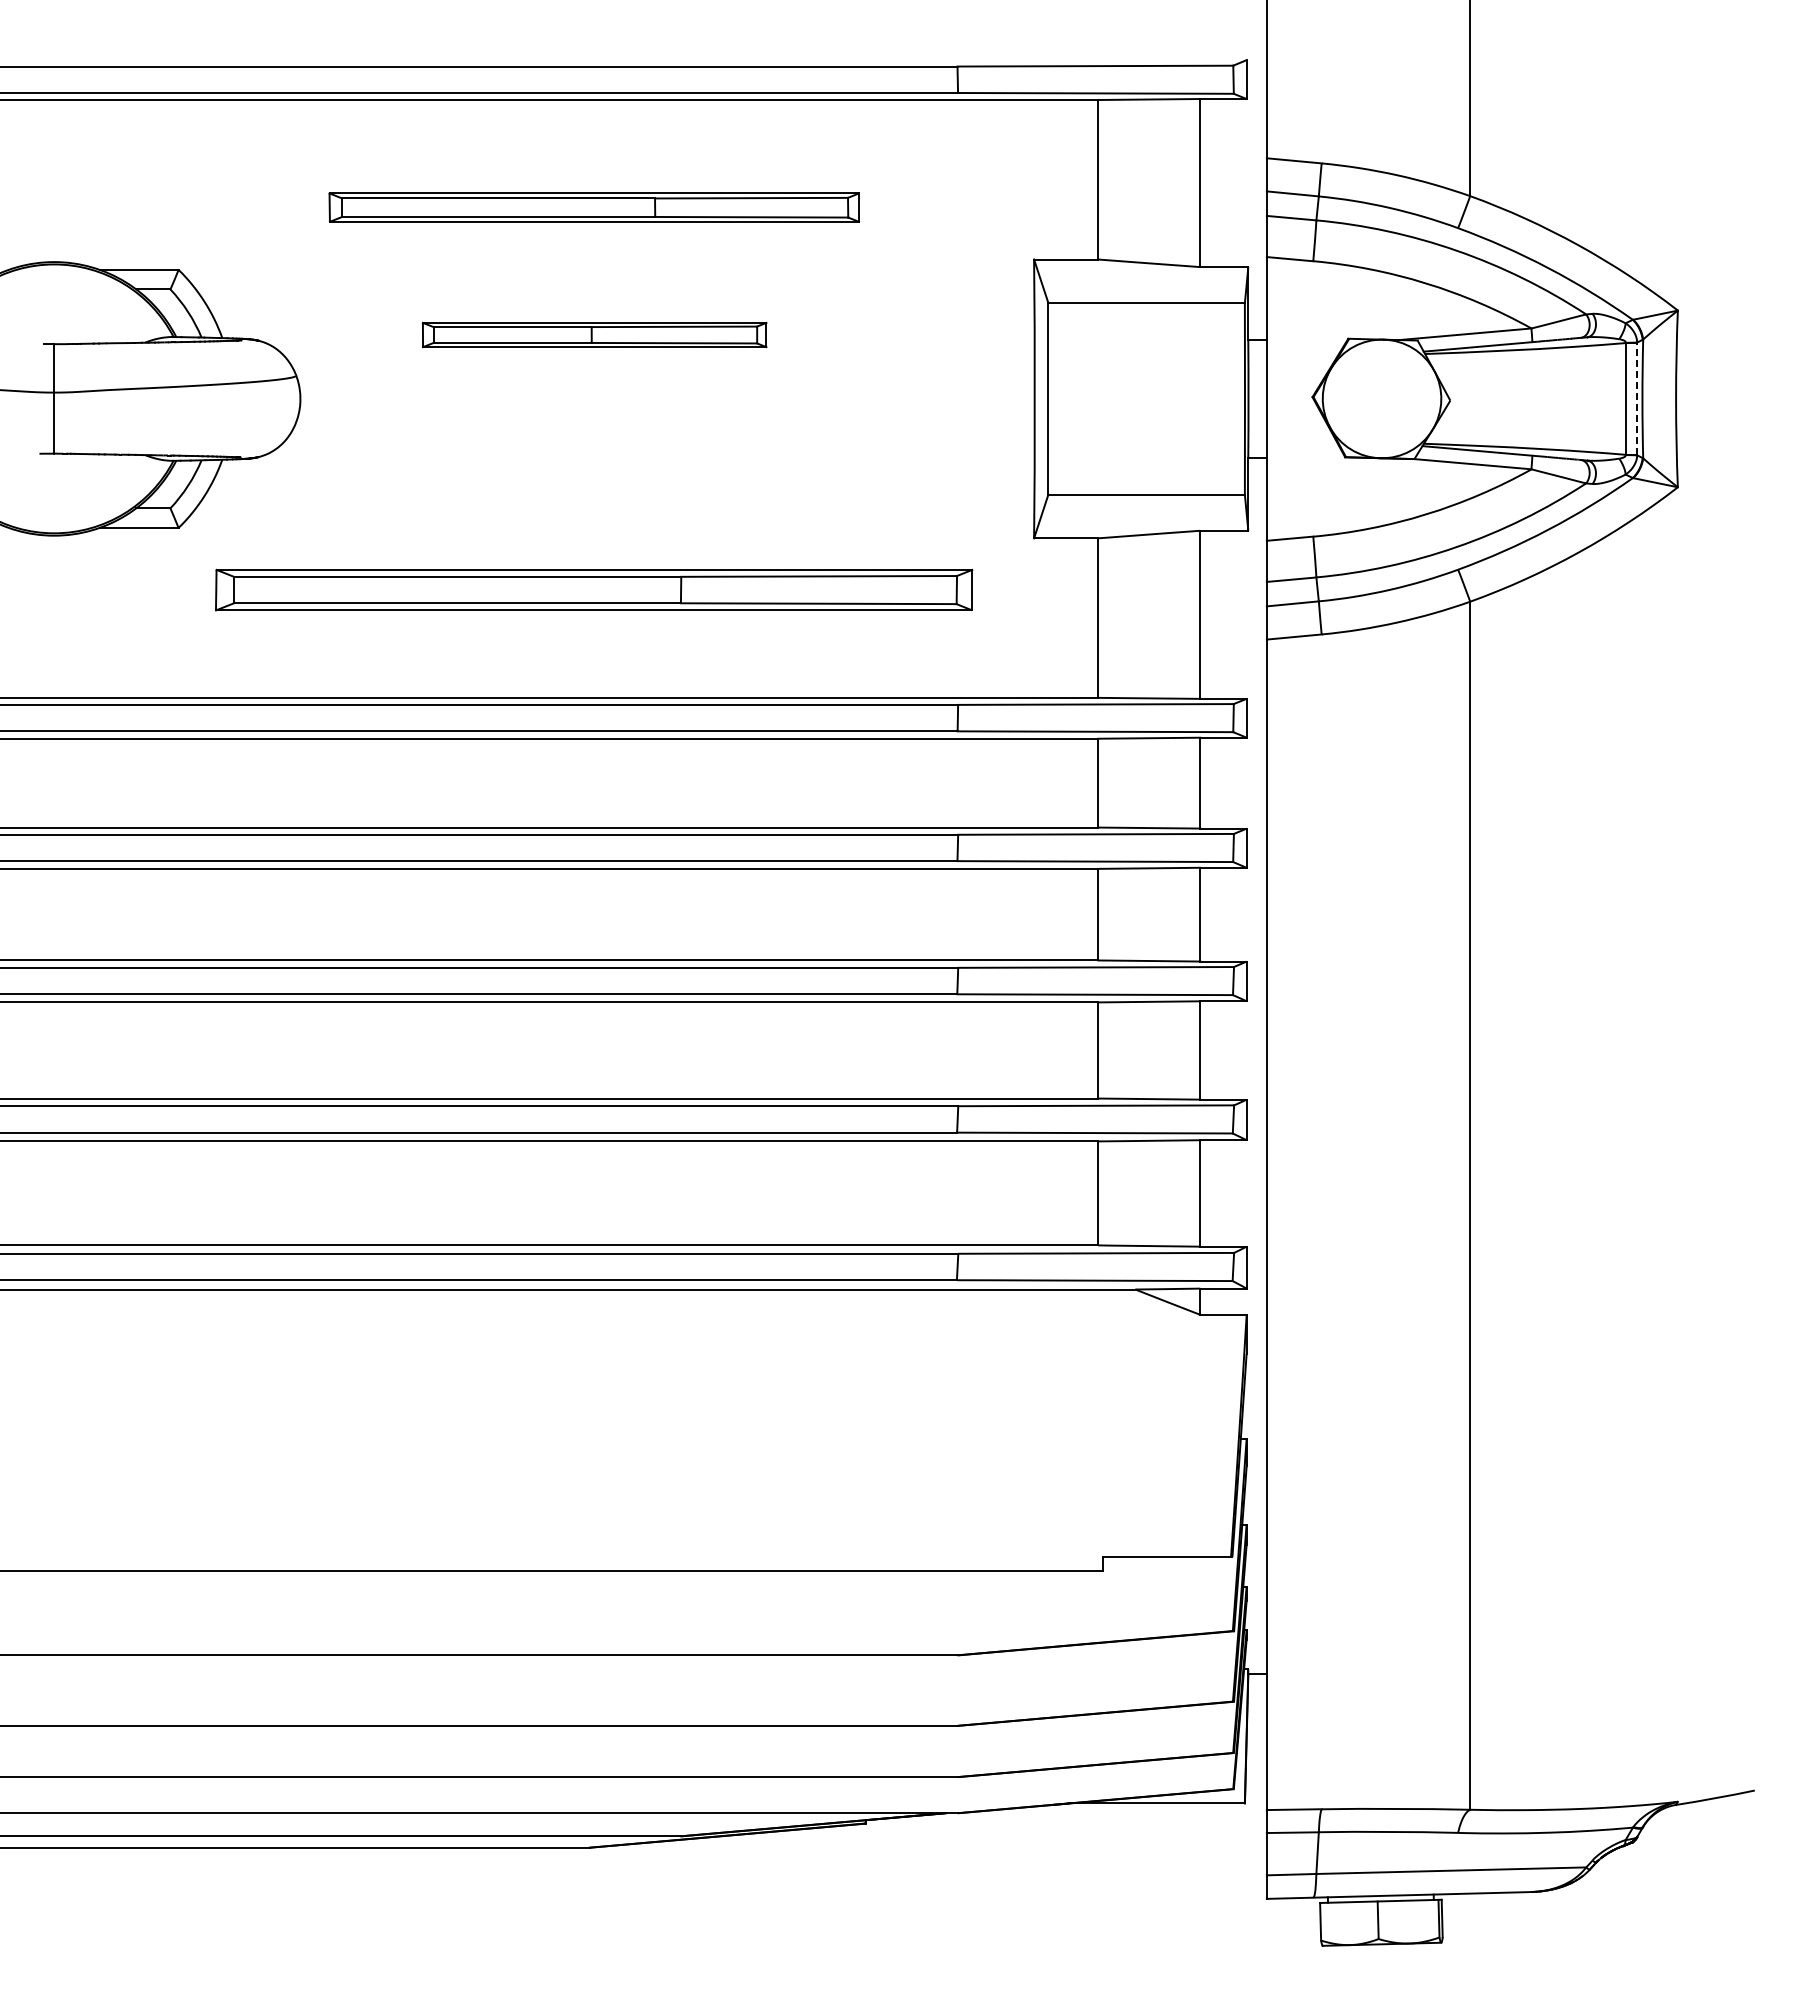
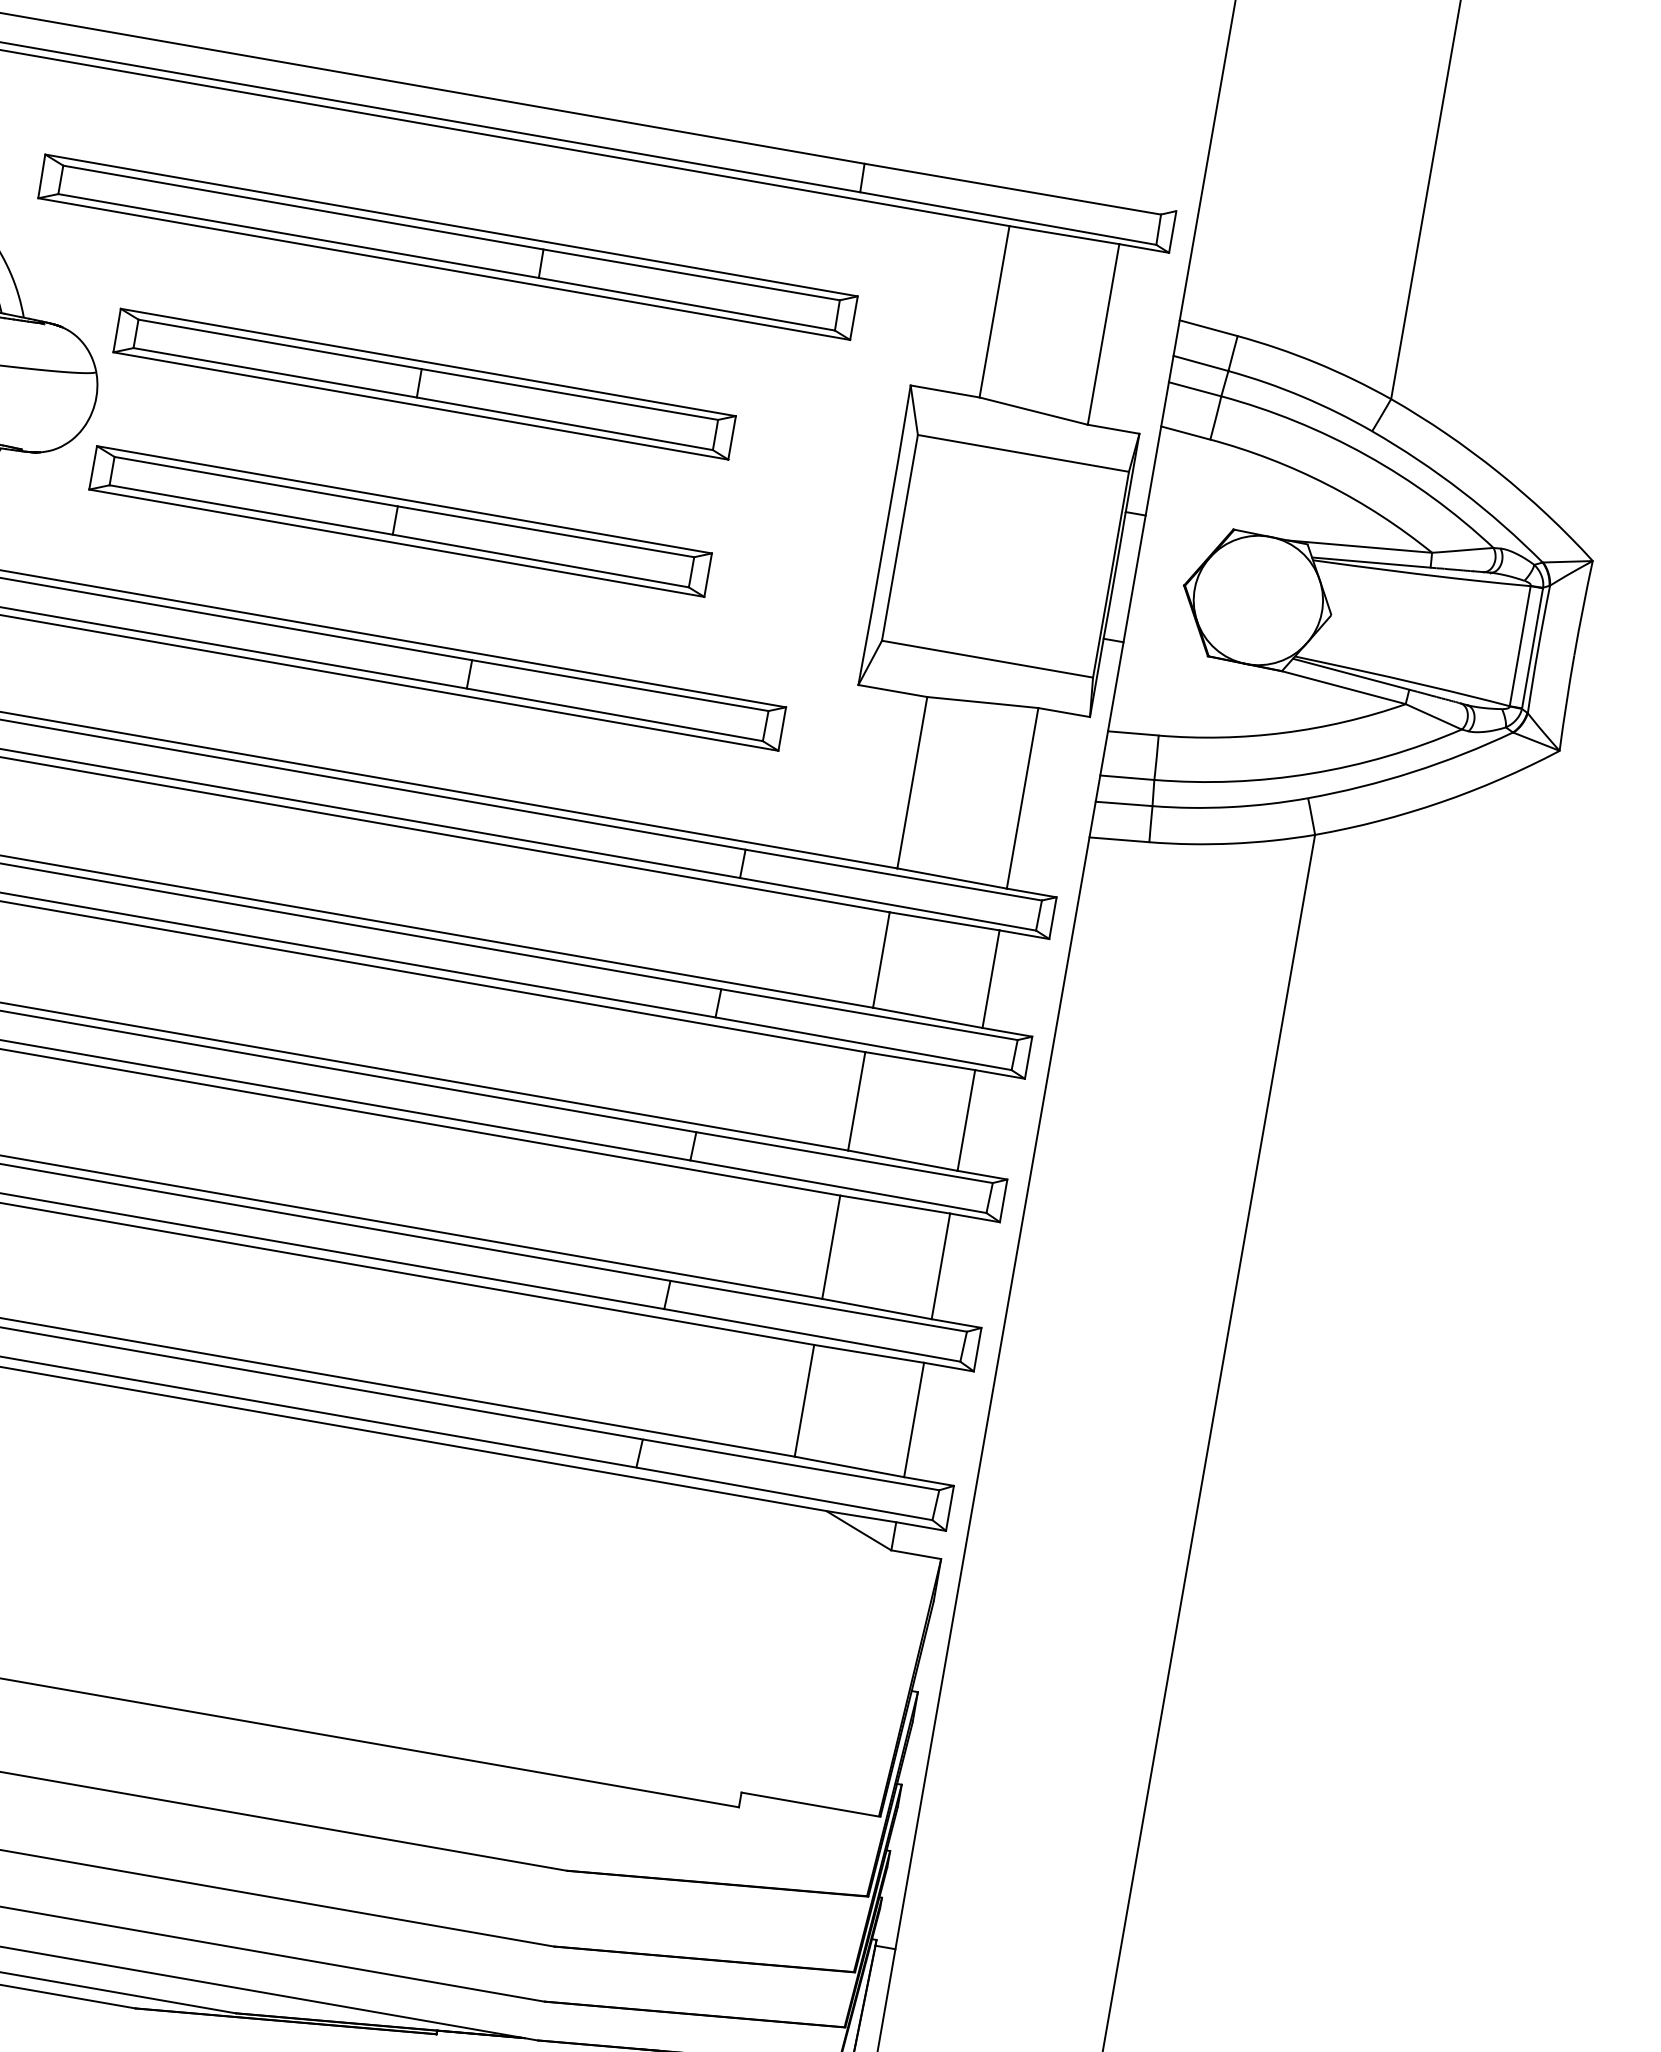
part: (594, 207) -> (448, 247), size x1.43
part: (594, 334) -> (424, 383), size x1.67
line: (1637, 398) -> (1532, 647), dashed -> solid
part: (594, 462) -> (400, 521), added

